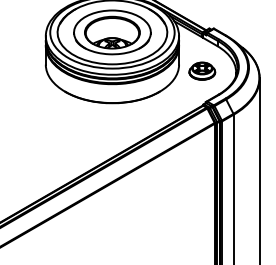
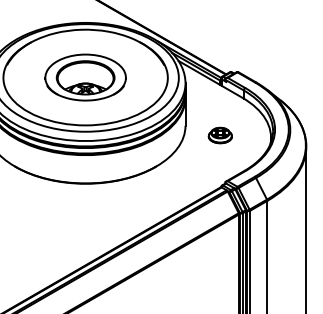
part: (112, 32) -> (85, 77), size x0.7
part: (202, 70) -> (220, 134), size x0.6

